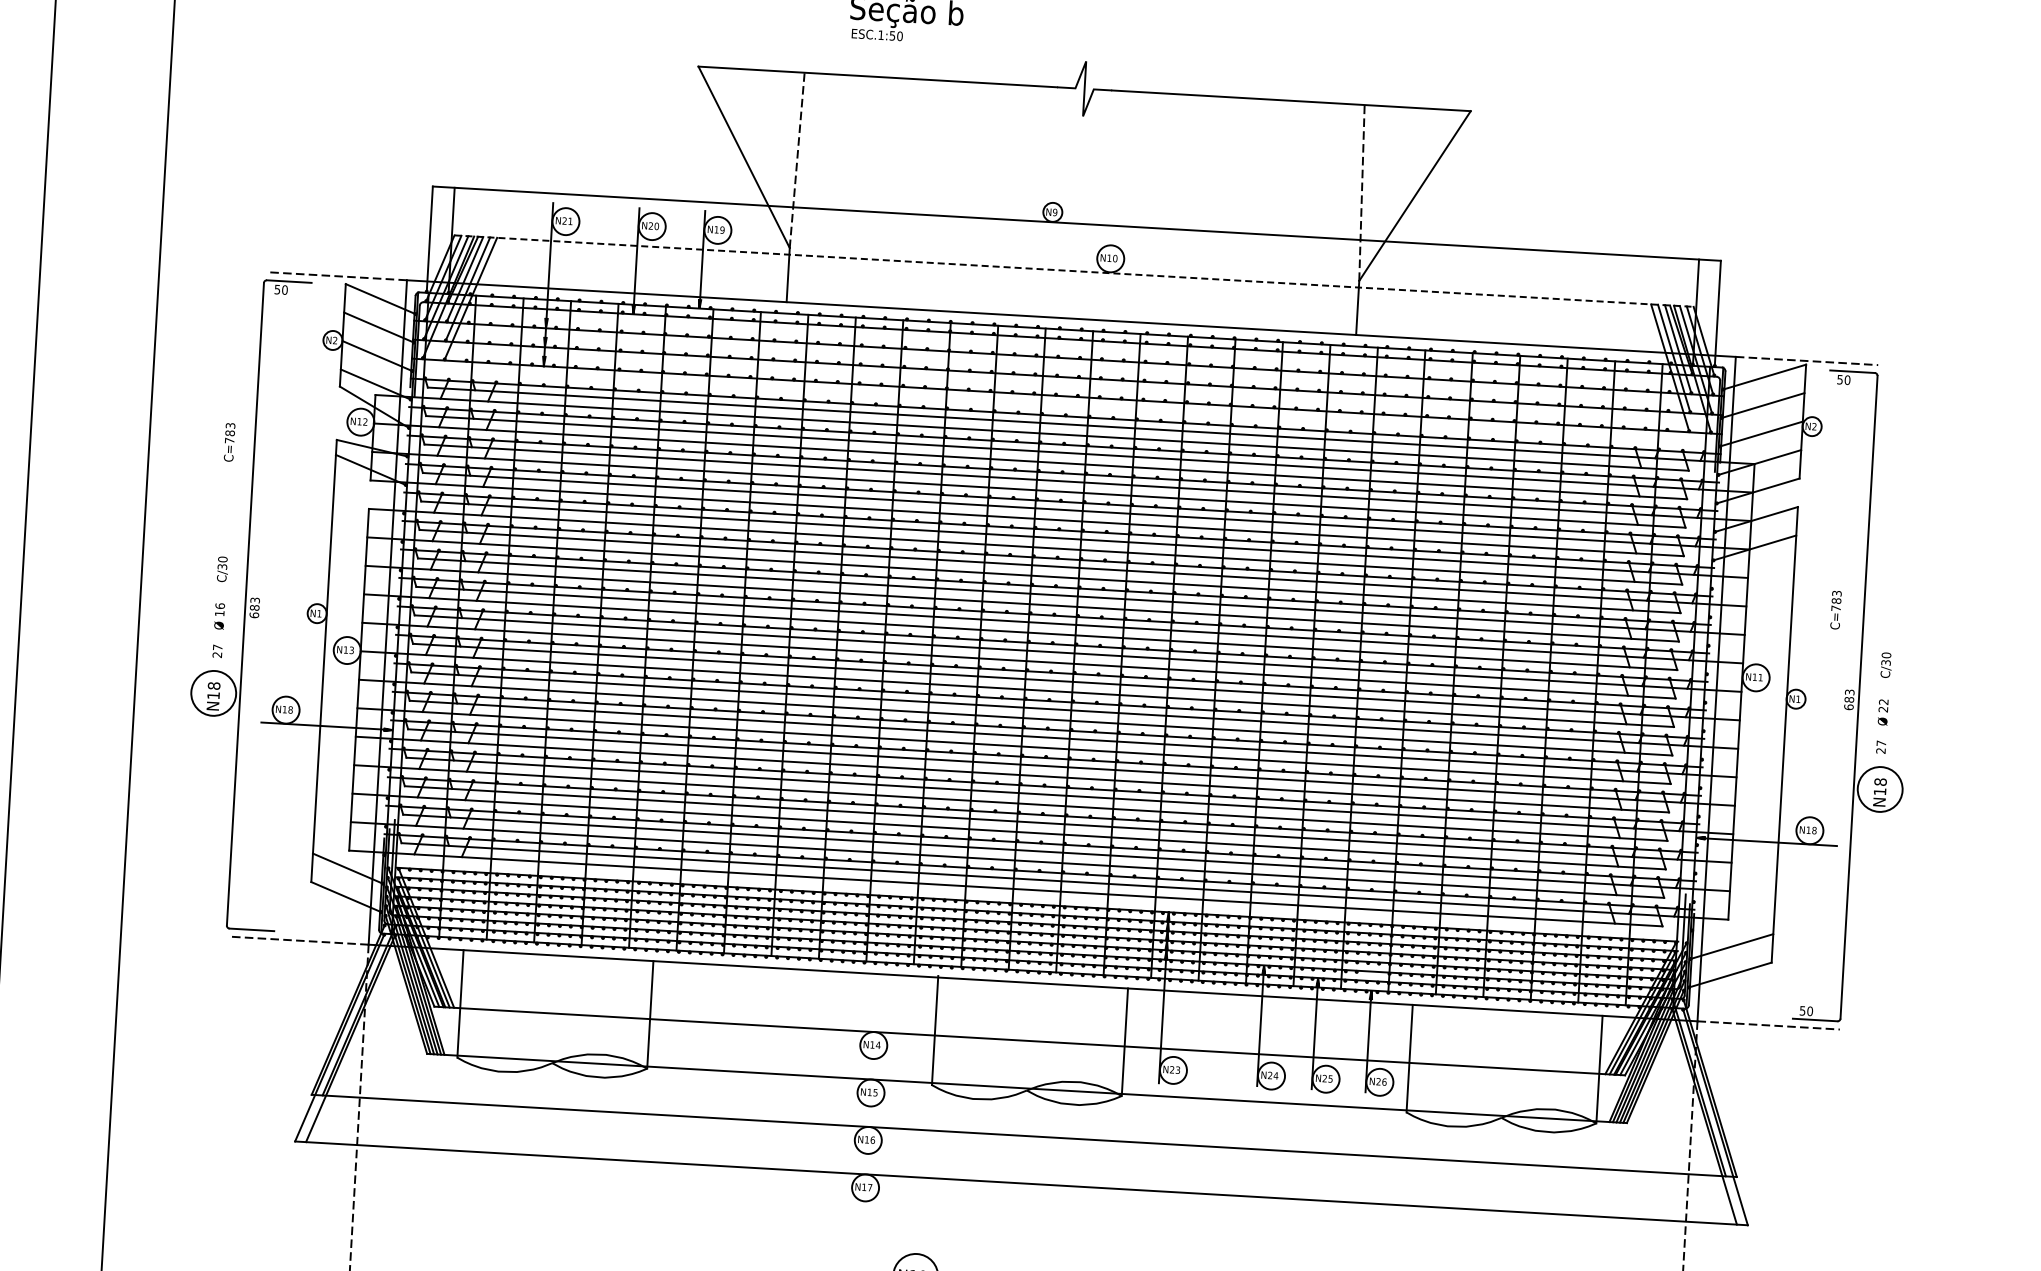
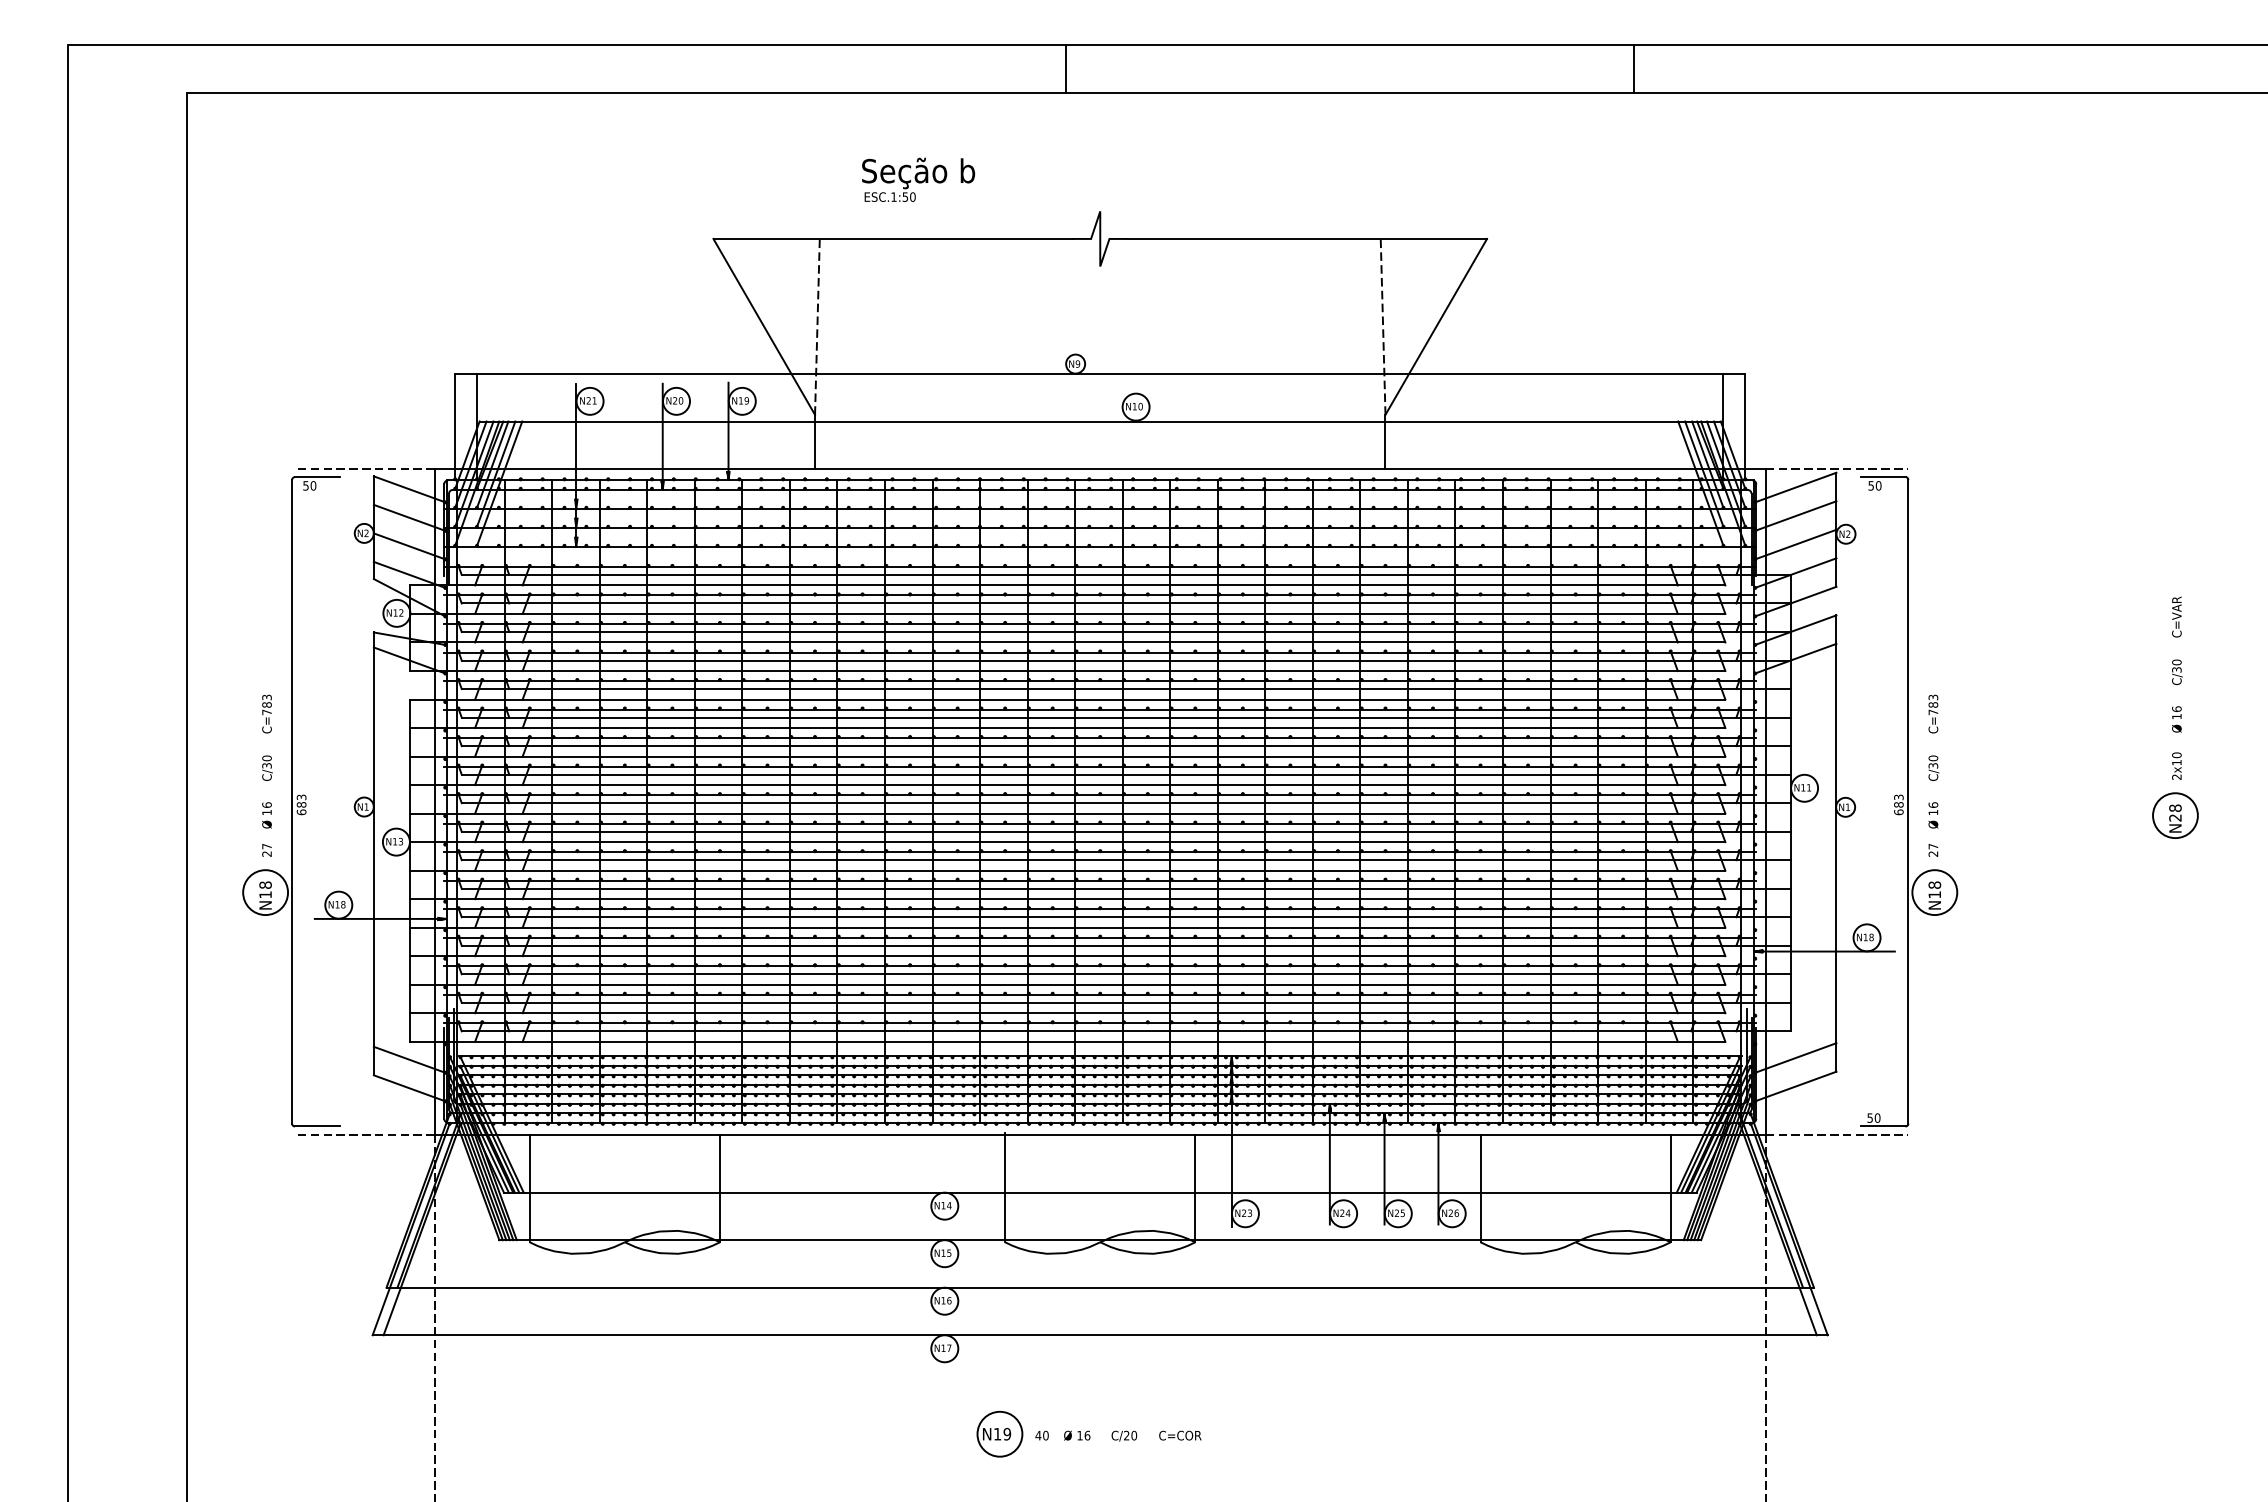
line: (1074, 271) -> (1100, 421), dashed -> solid
text: (229, 441) -> (266, 713), moved
text: (1836, 609) -> (1933, 713), moved
text: (1883, 705) -> (1933, 808), 22 -> 16

